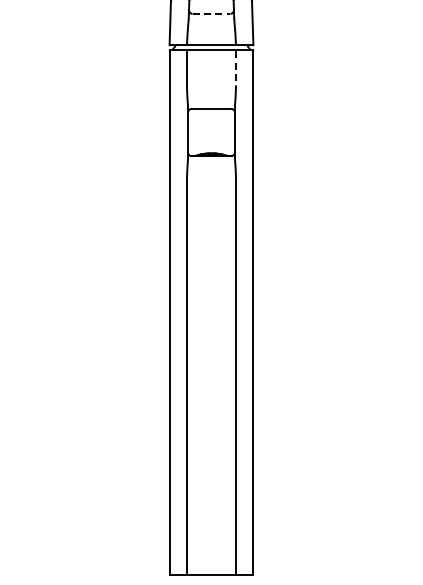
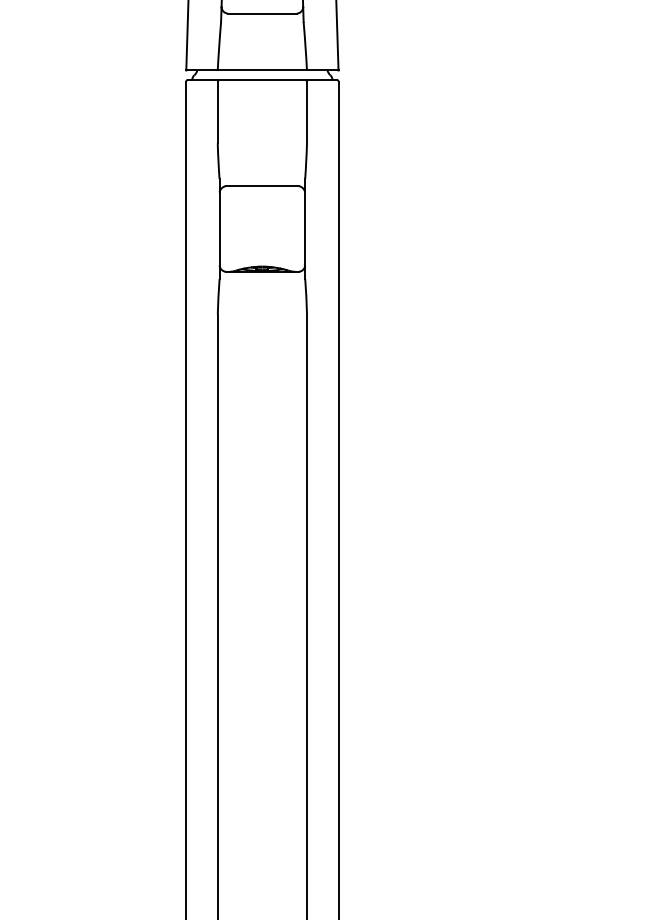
line: (211, 13) -> (262, 12), dashed -> solid
line: (236, 68) -> (307, 112), dashed -> solid

